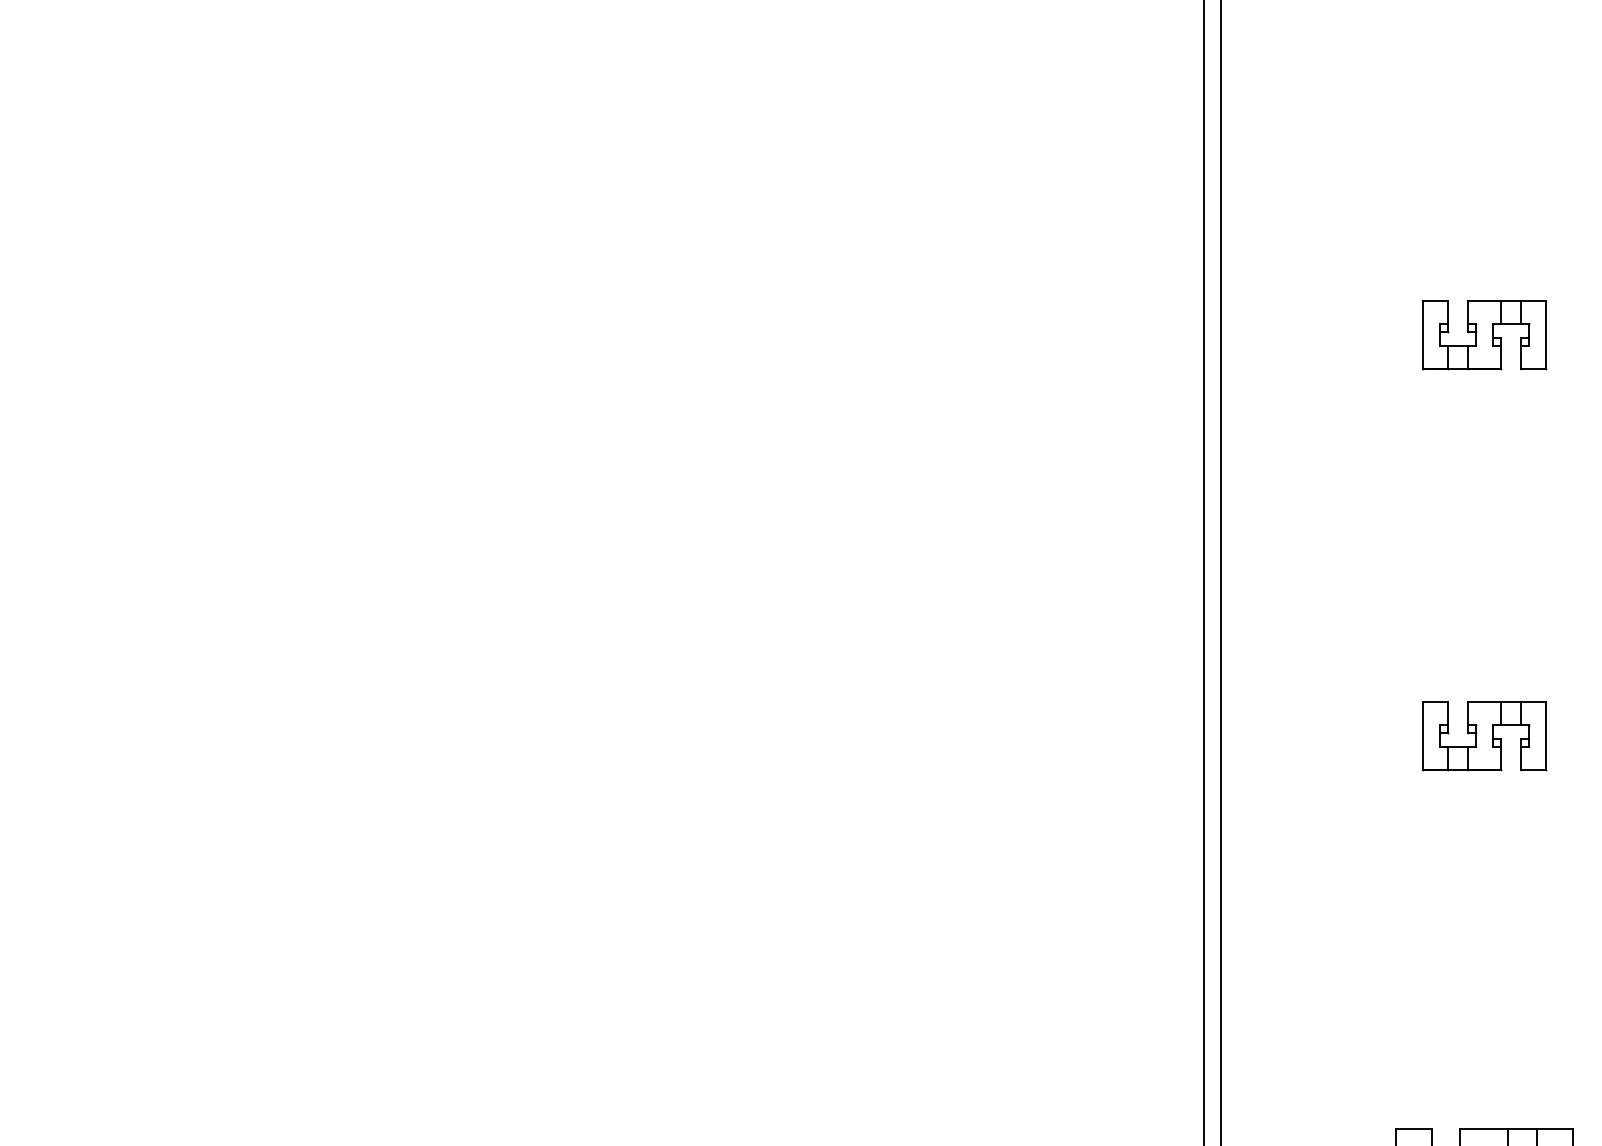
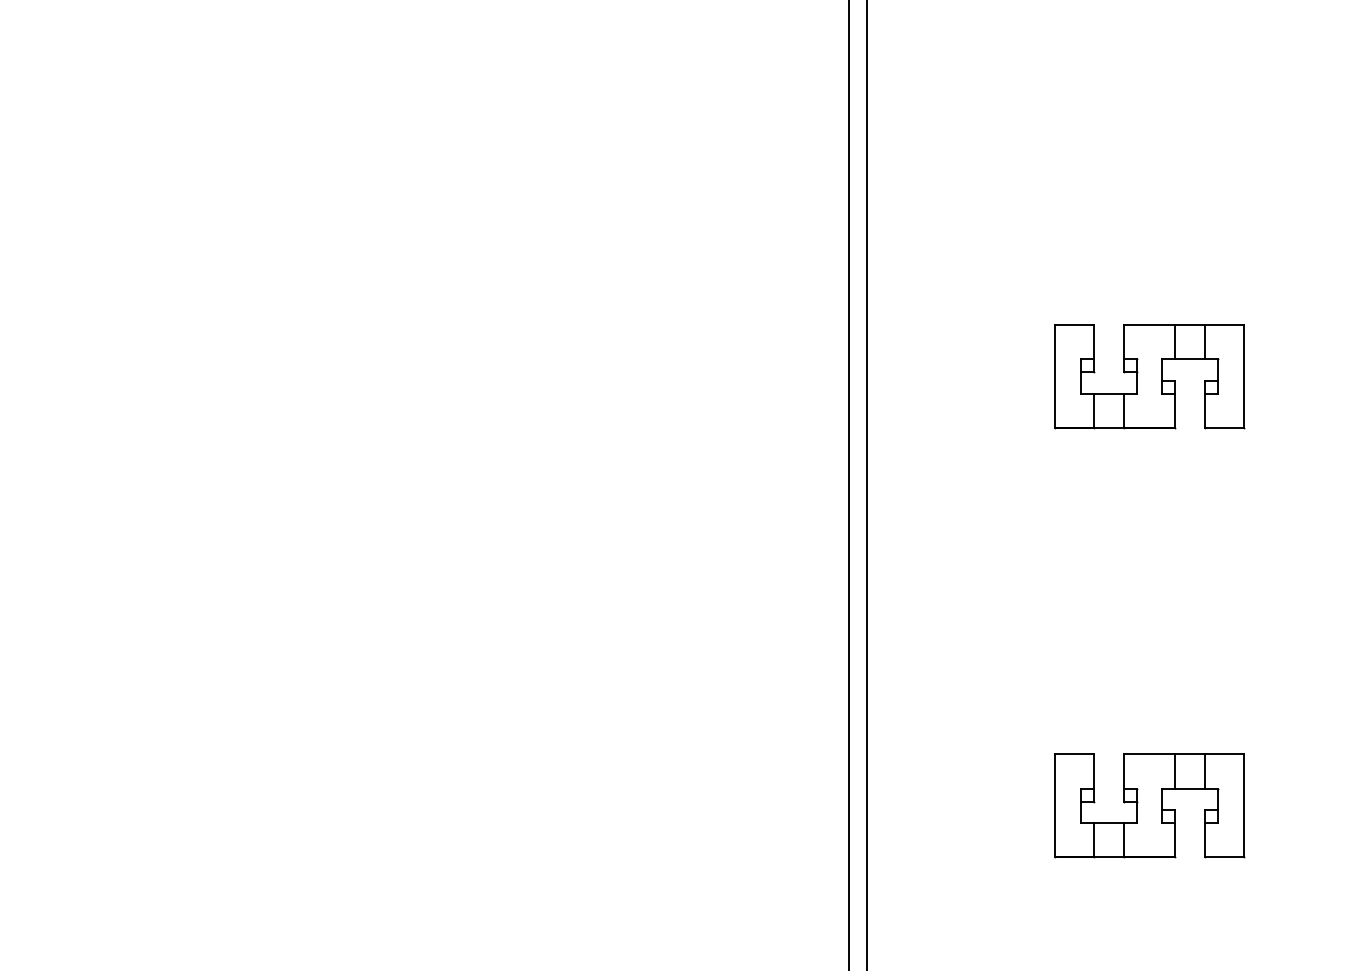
part: (1484, 335) -> (1149, 377), size x1.43
part: (1484, 736) -> (1149, 806), size x1.43

